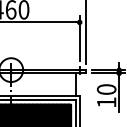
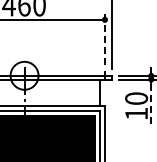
line: (79, 38) -> (104, 38), solid -> dashed
line: (119, 94) -> (151, 104), solid -> dashed

